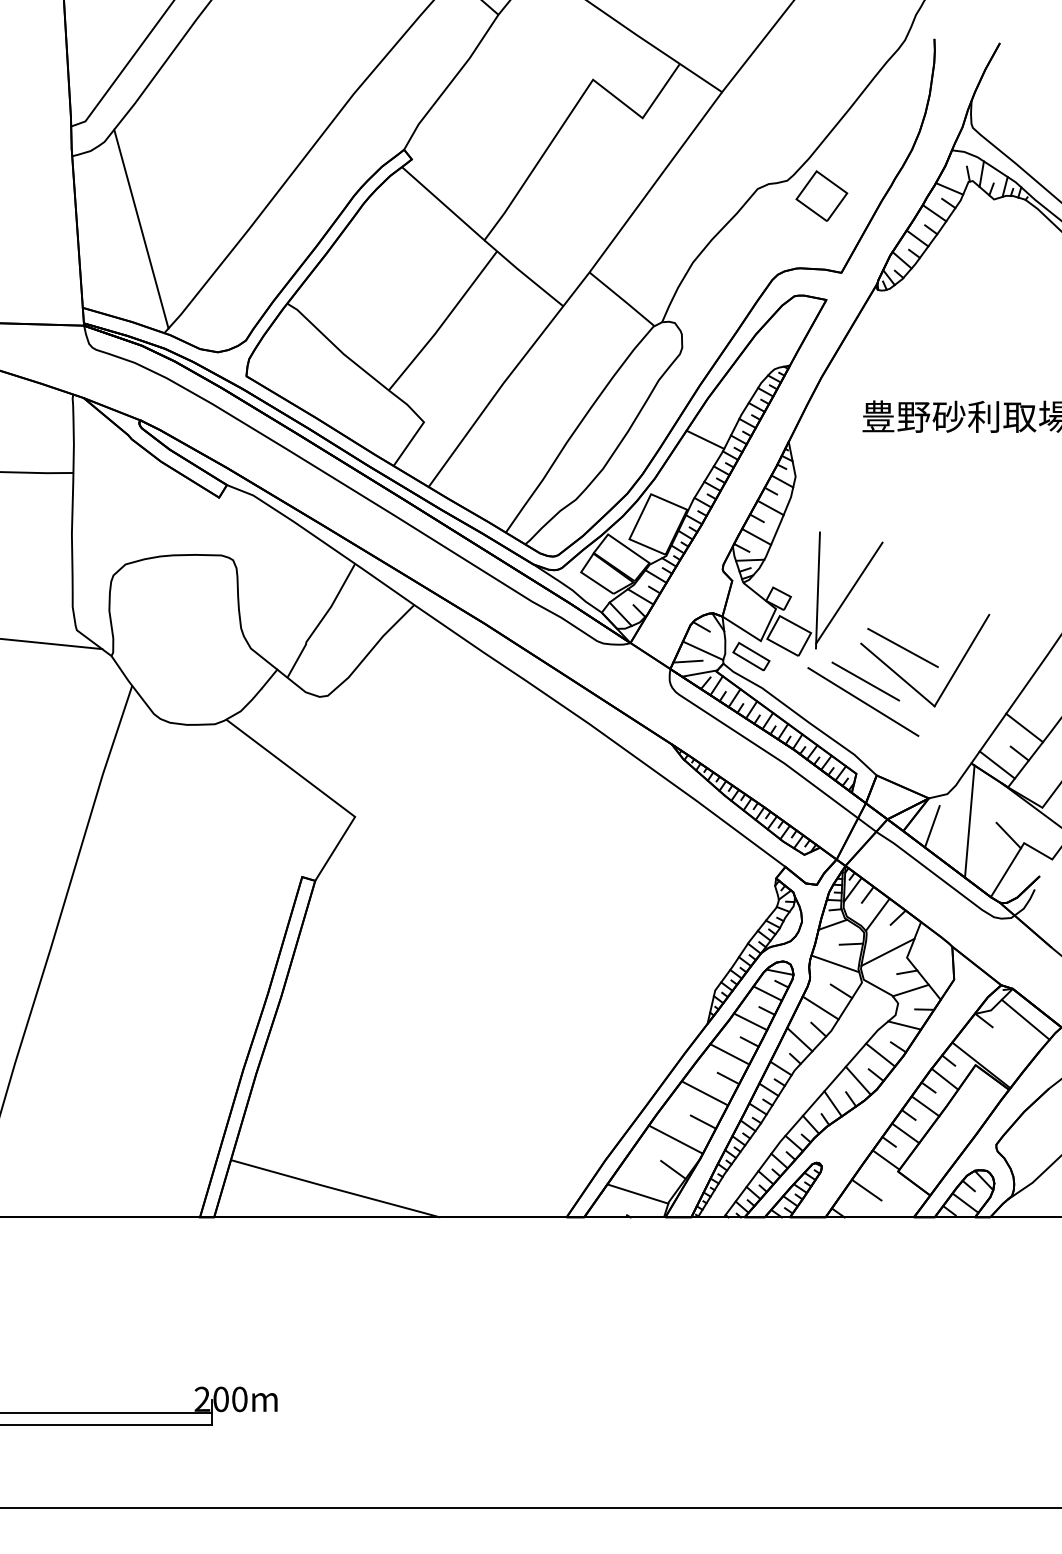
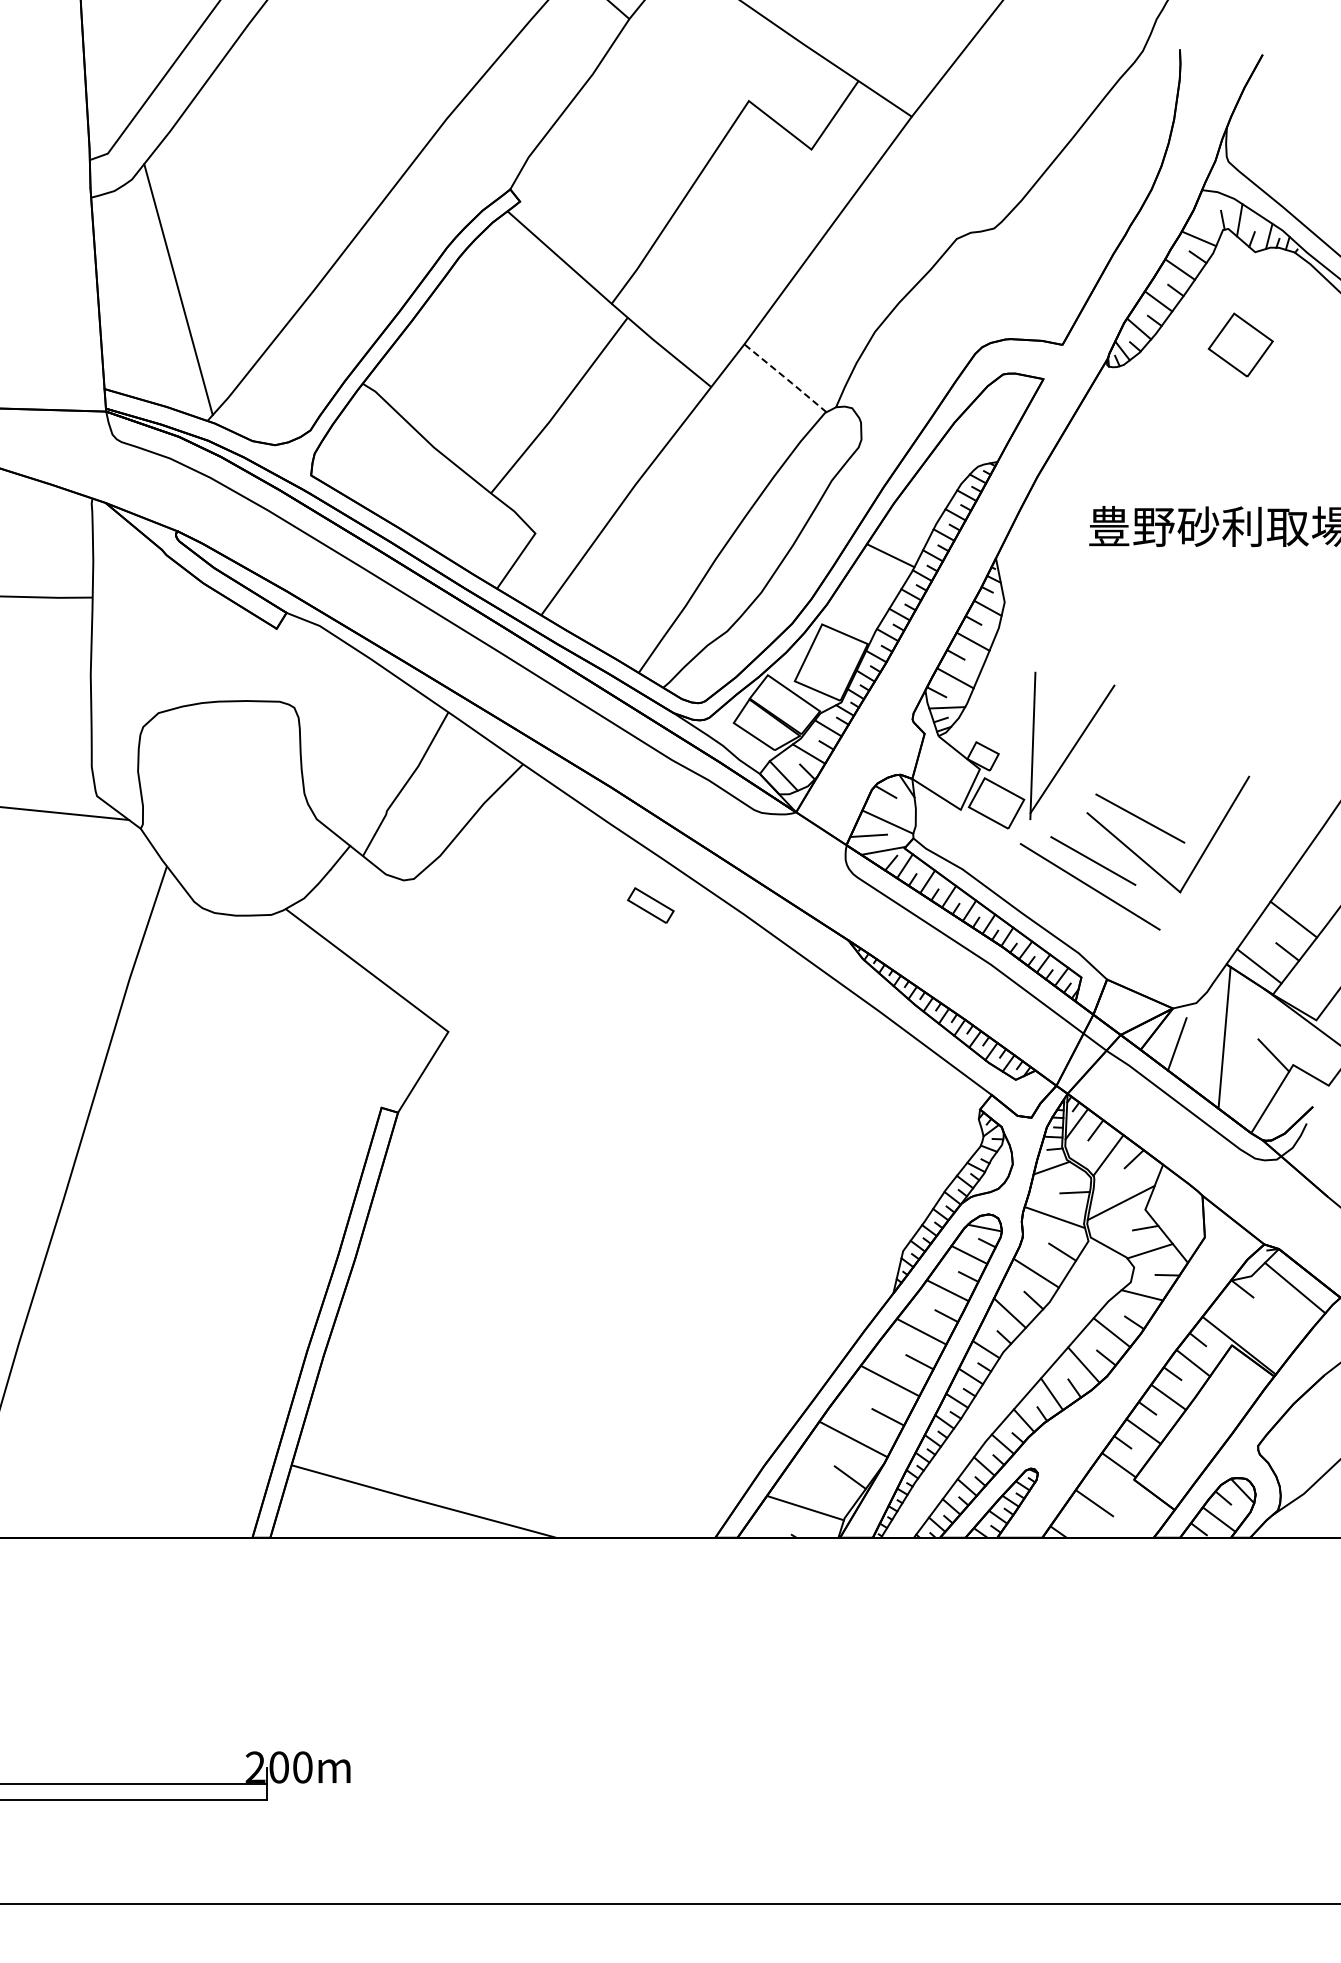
part: (821, 195) -> (1240, 344), moved
line: (622, 299) -> (786, 378), solid -> dashed
part: (751, 656) -> (650, 905), moved

